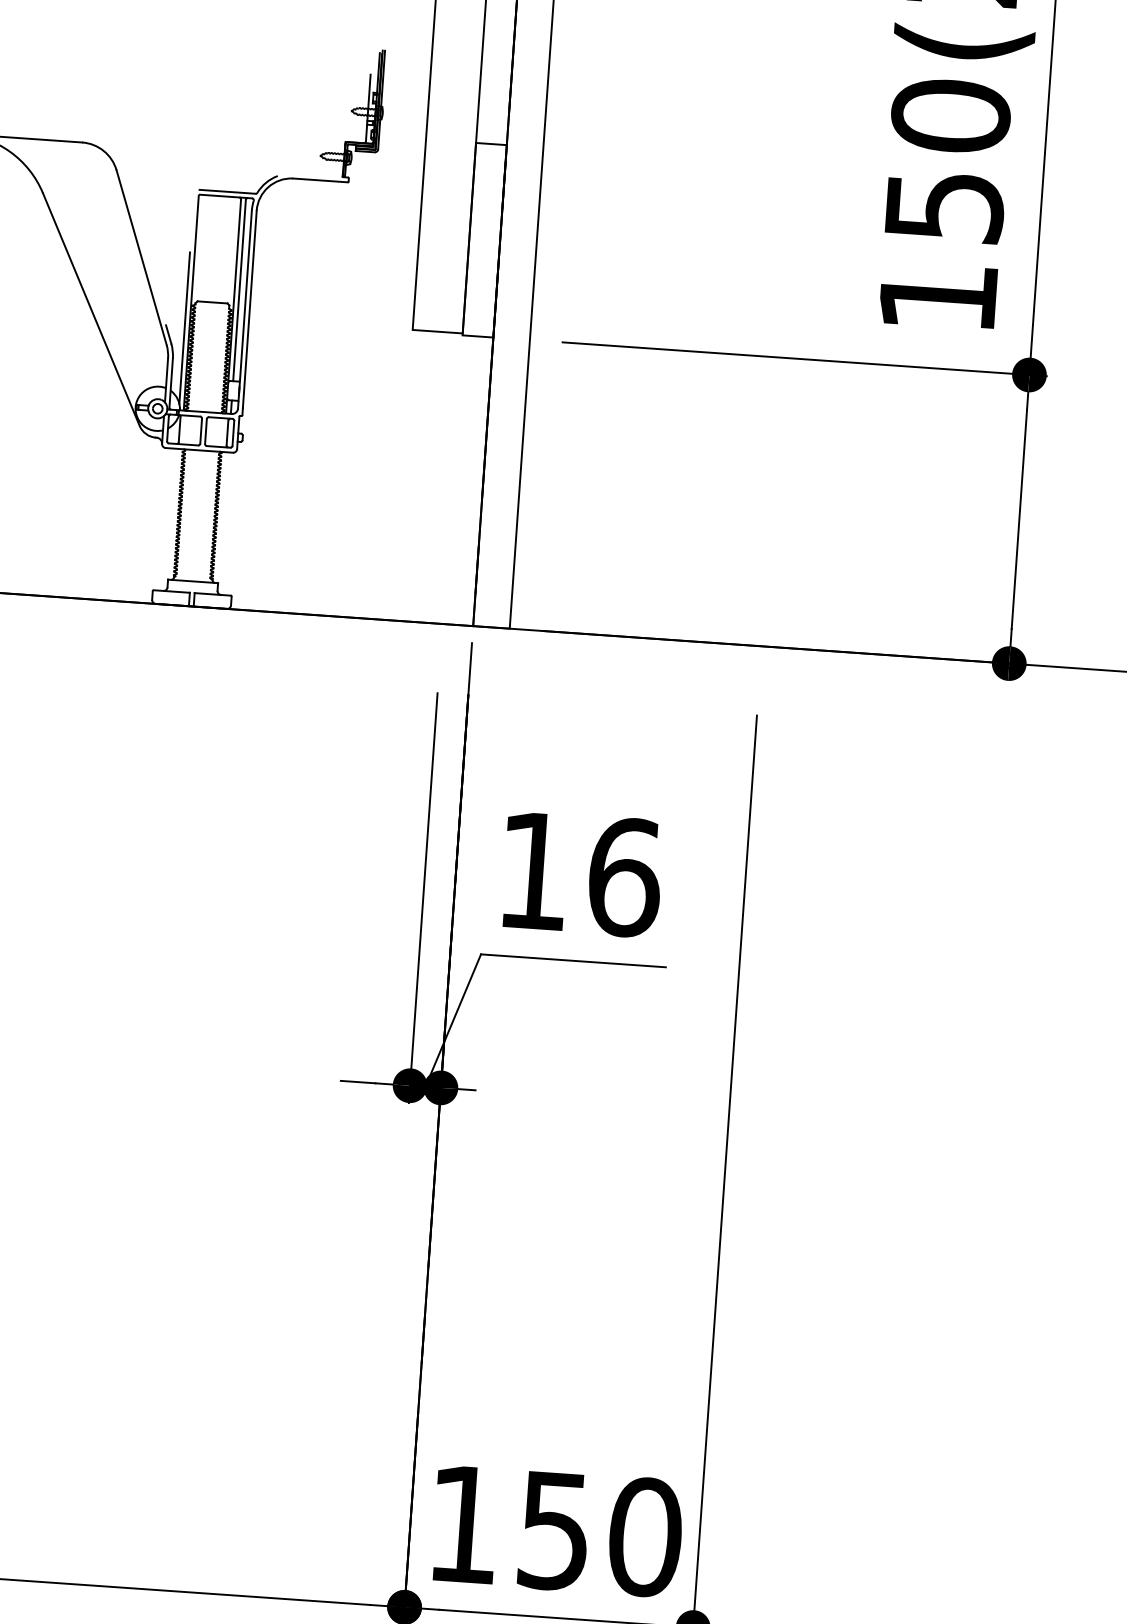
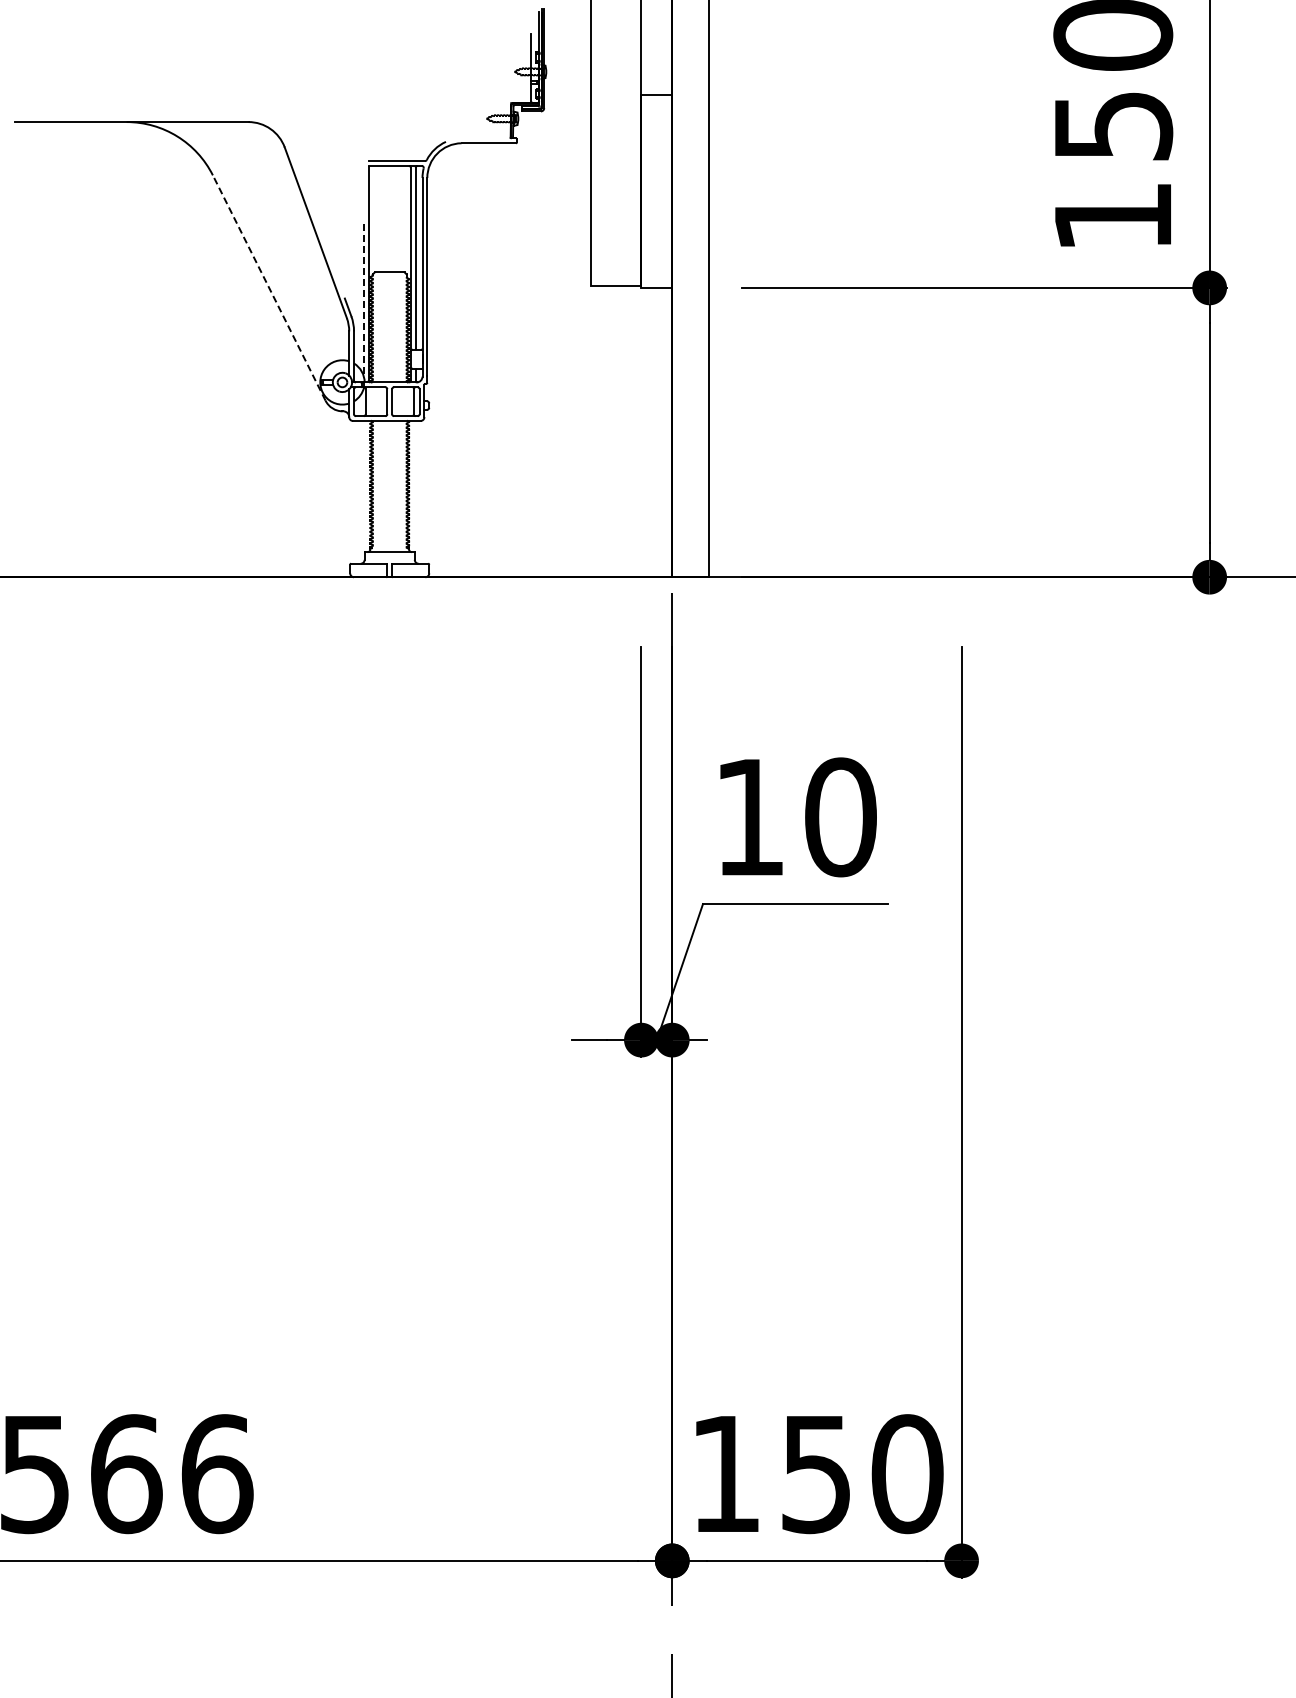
line: (91, 310) -> (269, 288), solid -> dashed
line: (184, 328) -> (363, 300), solid -> dashed
text: (625, 877) -> (841, 817), 16 -> 10

